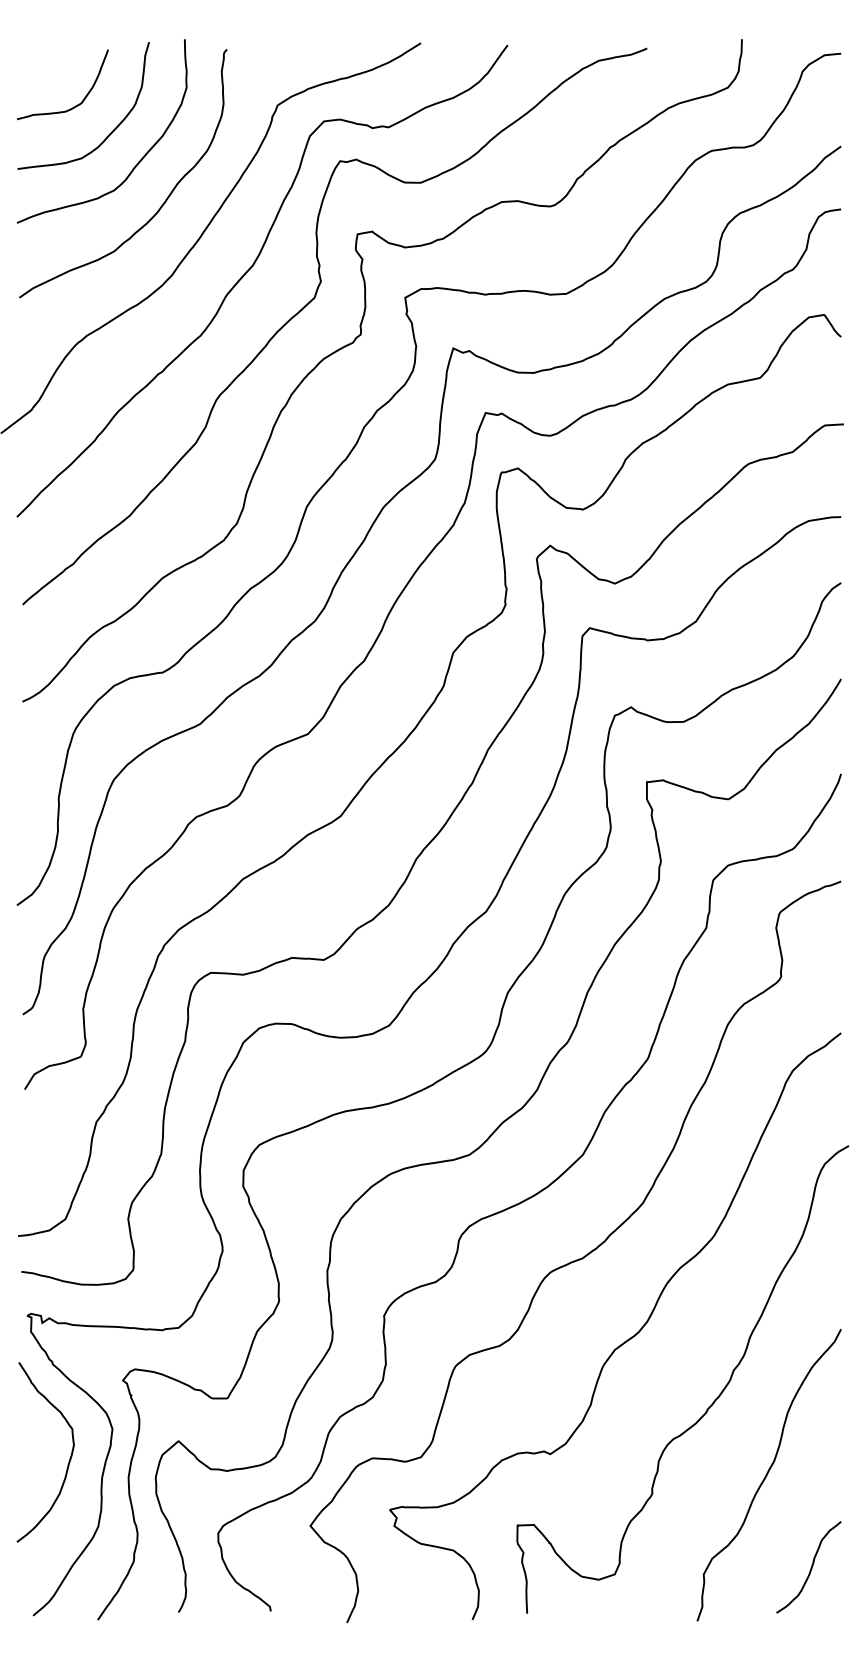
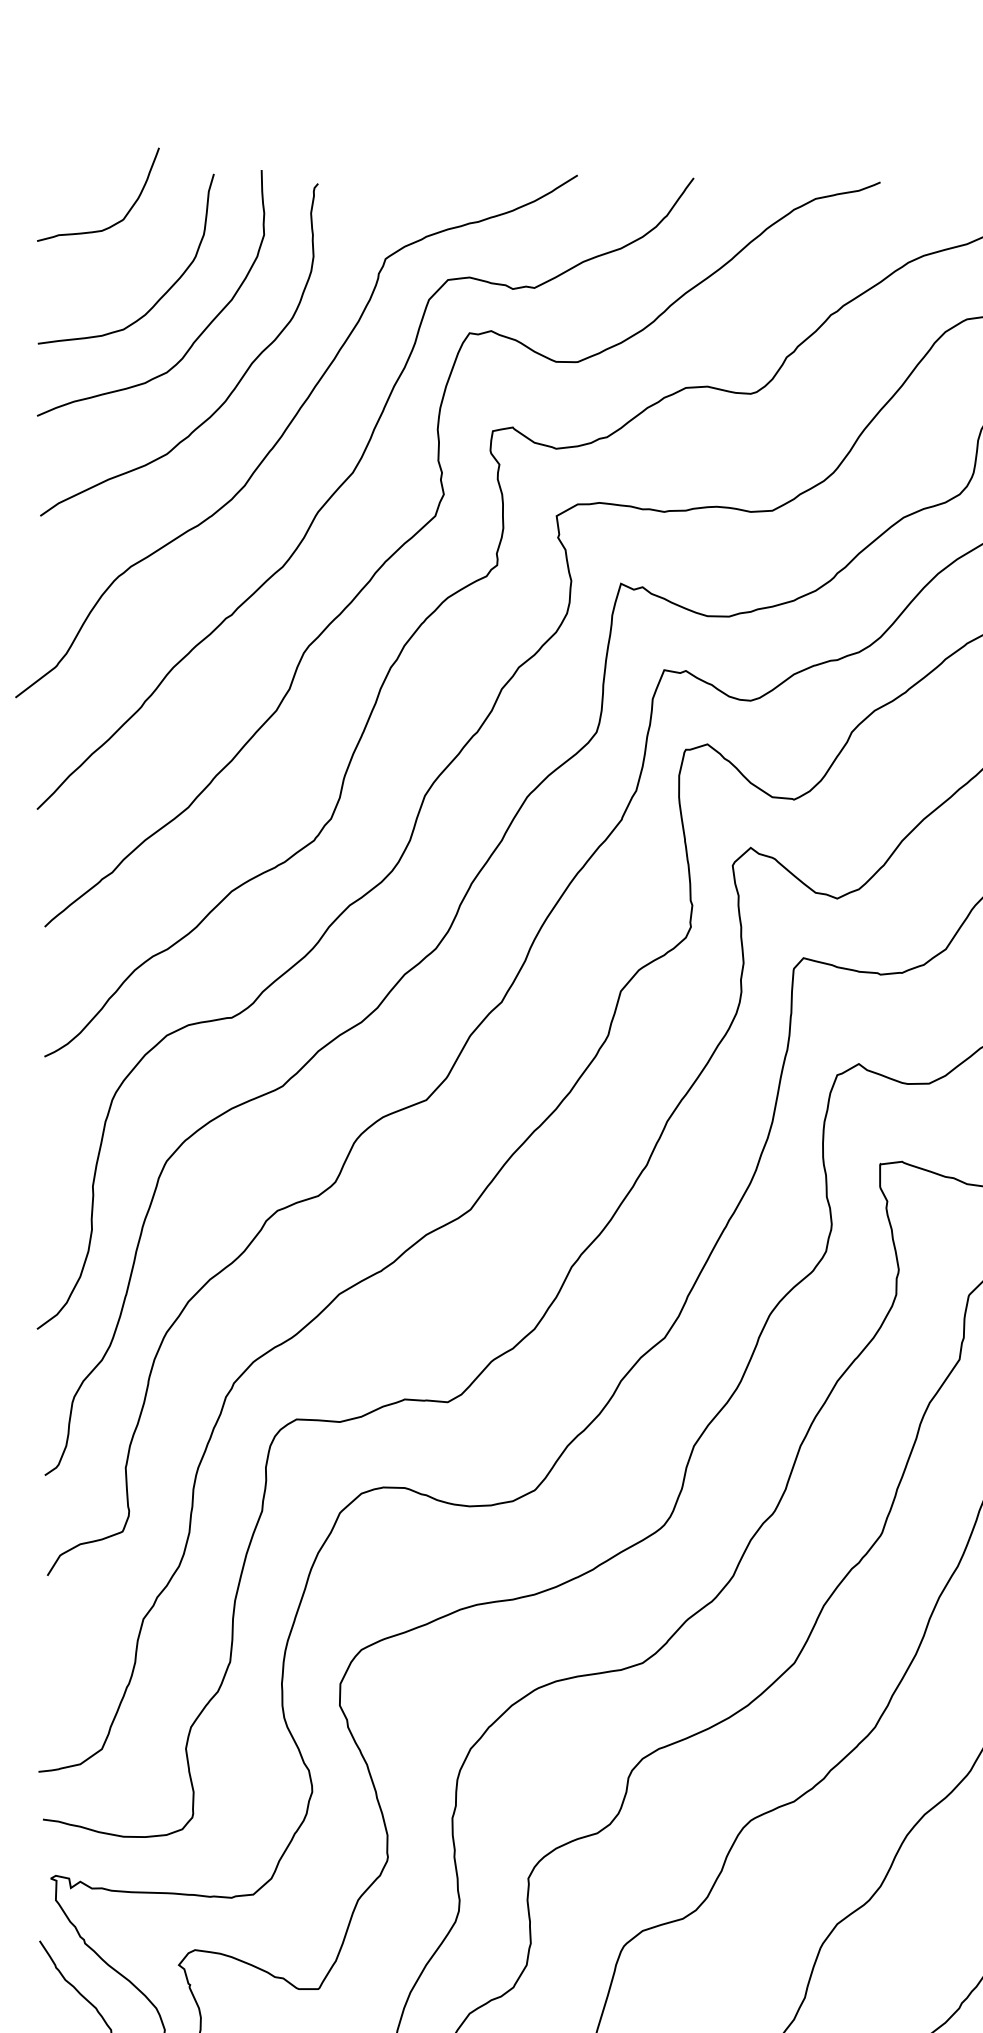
curve: (73, 106) -> (112, 223), moved

